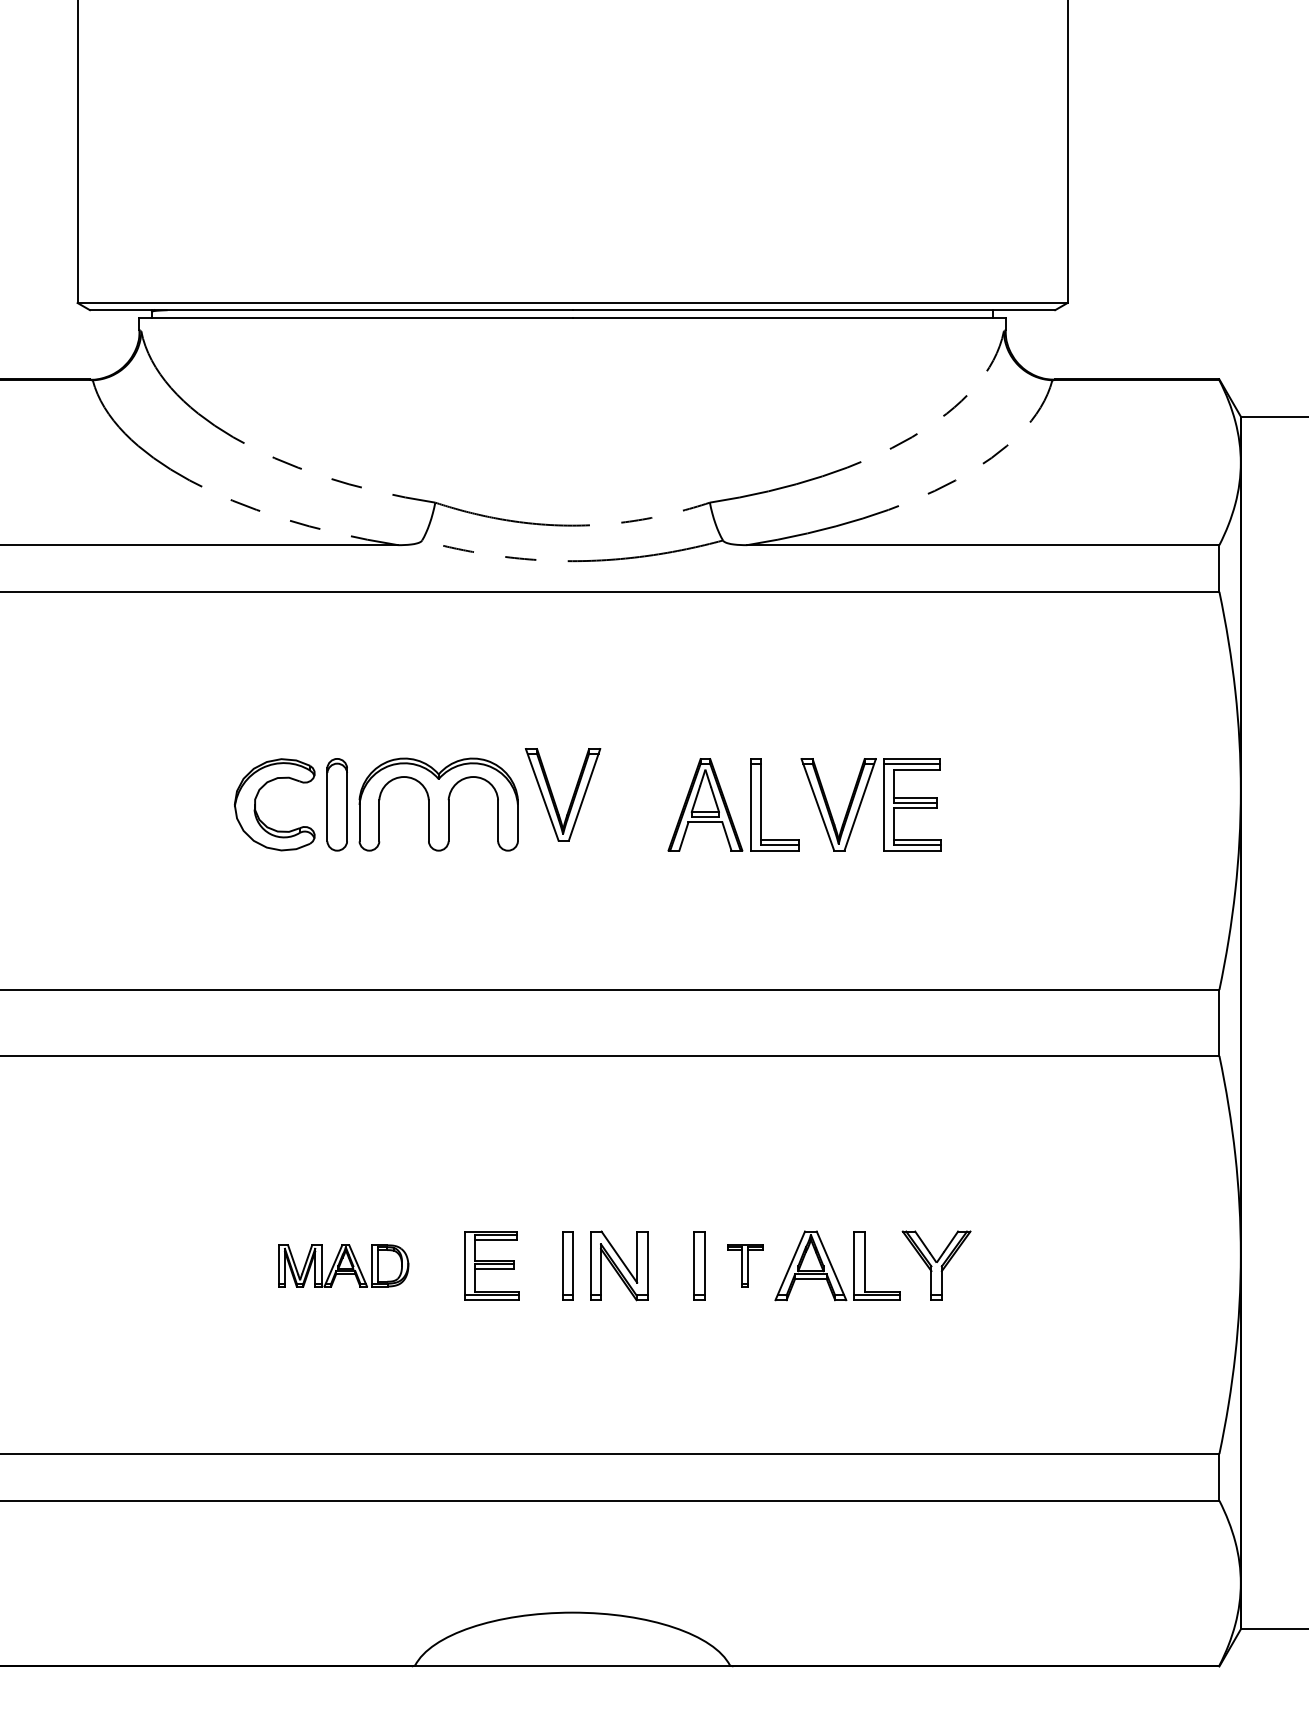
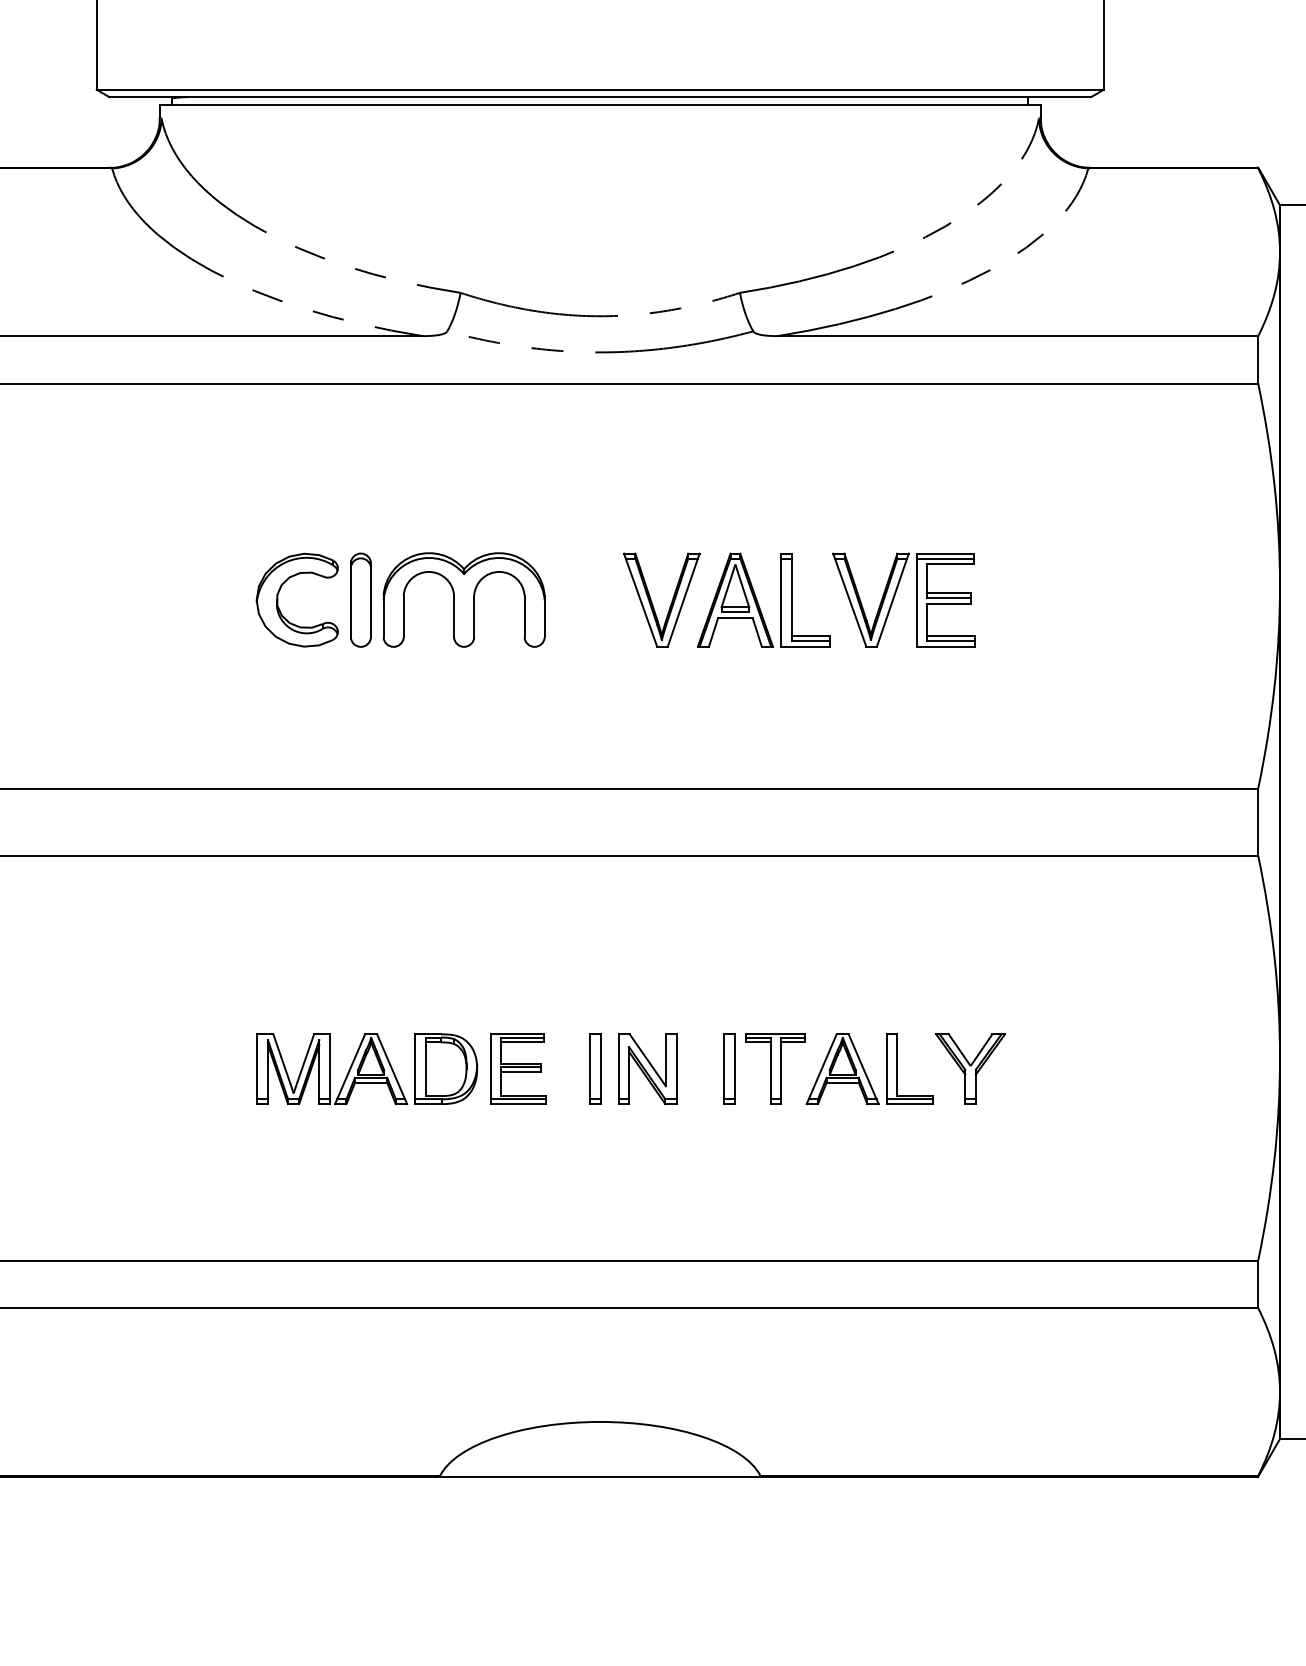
part: (571, 798) -> (670, 603), moved
part: (343, 1265) -> (367, 1068), size x1.67
part: (744, 1265) -> (775, 1068), size x1.67

